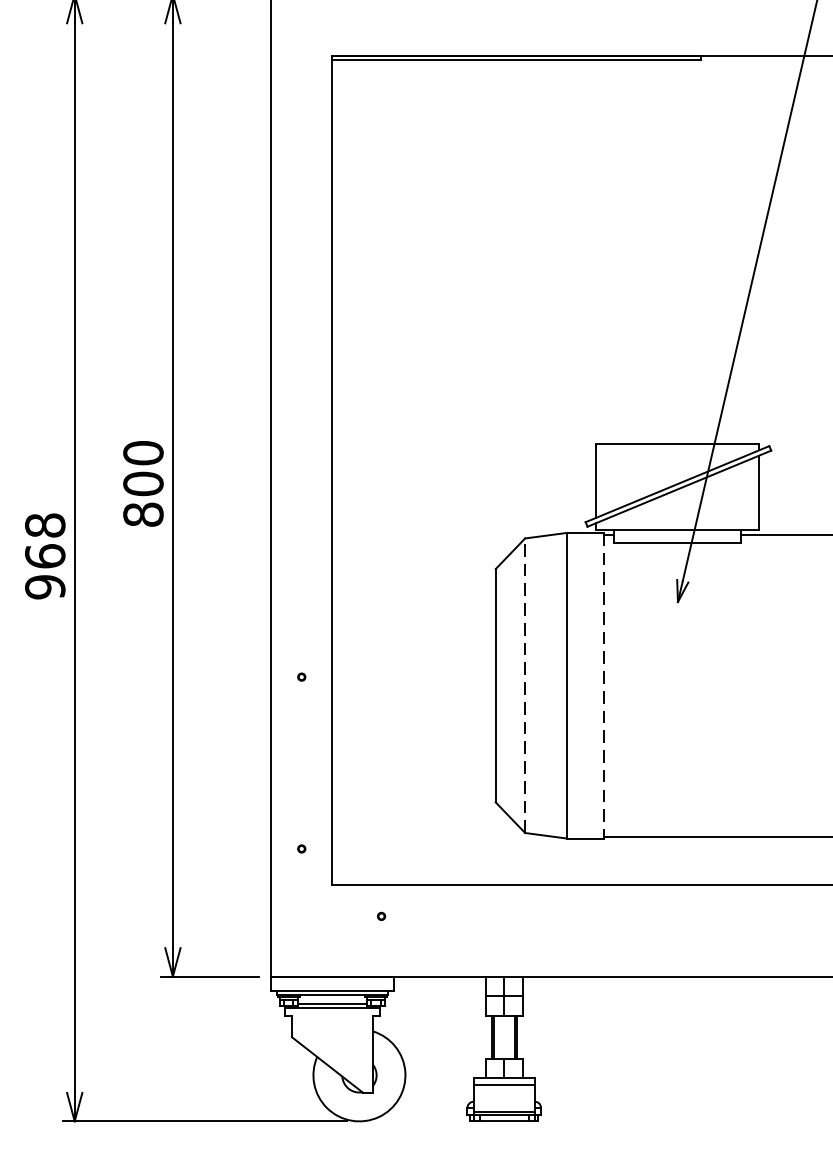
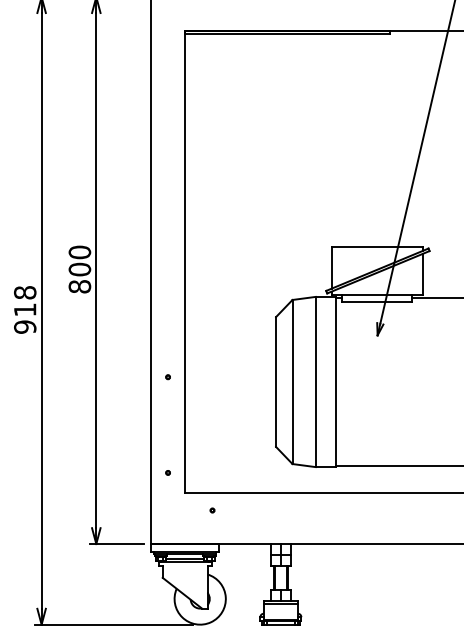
text: (45, 555) -> (25, 309), 968 -> 918
line: (525, 684) -> (292, 381), dashed -> solid
line: (604, 686) -> (336, 382), dashed -> solid

